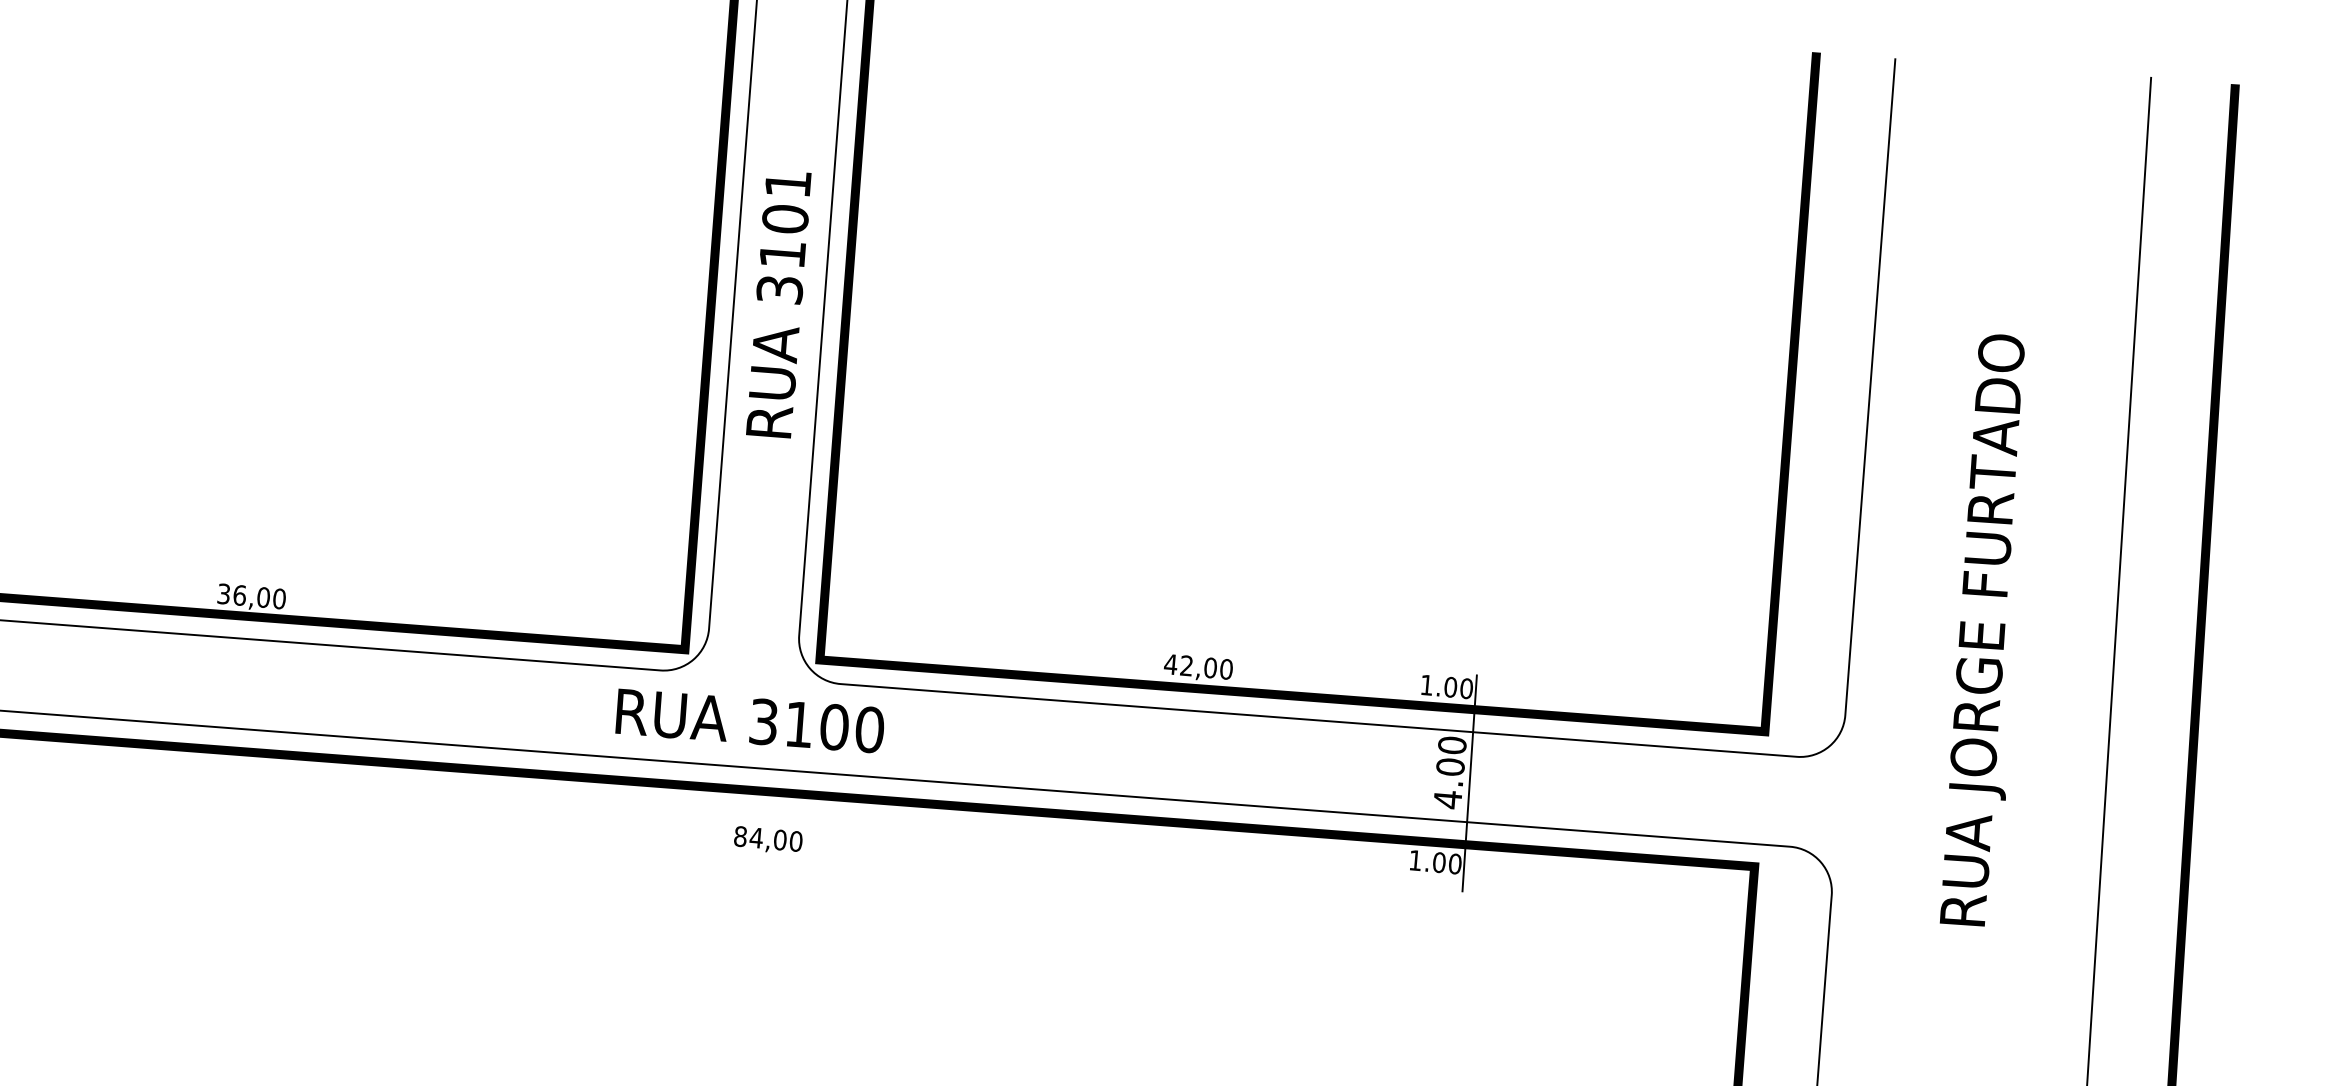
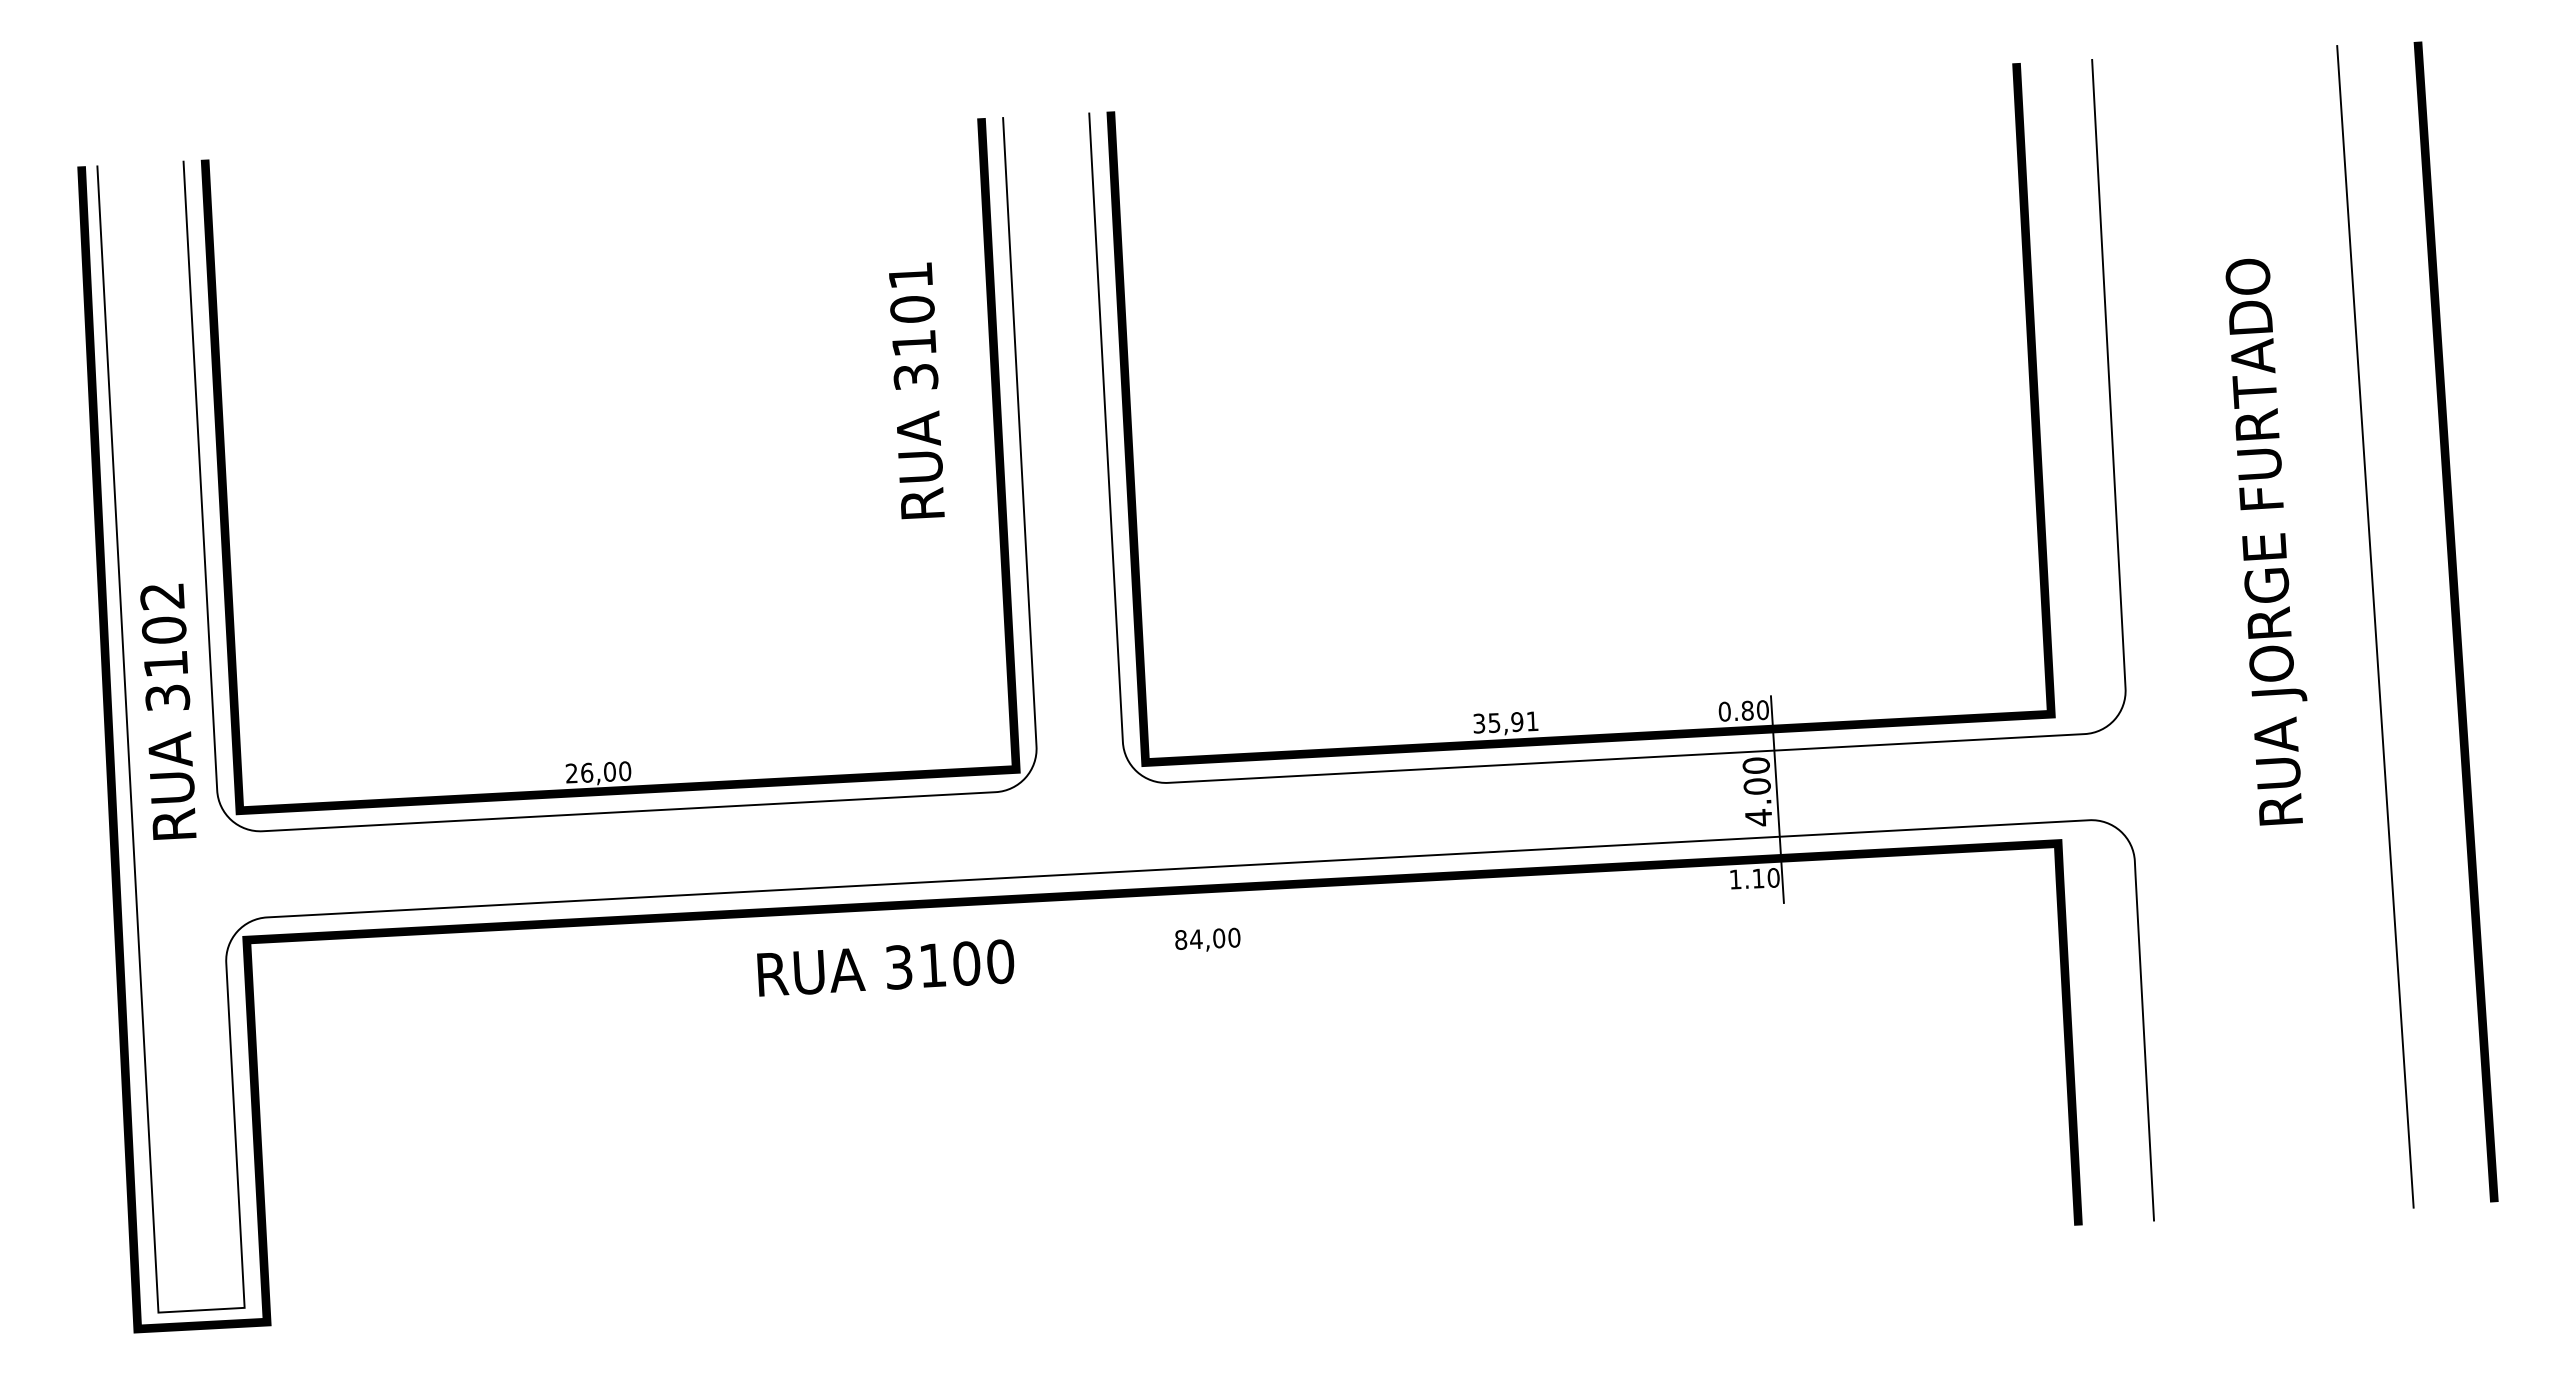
text: (778, 303) -> (916, 390), moved
text: (223, 594) -> (571, 773), 36,00 -> 26,00
text: (1984, 629) -> (2266, 541), moved
text: (1198, 666) -> (1505, 722), 42,00 -> 35,91
text: (1438, 686) -> (1735, 711), 1.00 -> 0.80
text: (749, 720) -> (885, 967), moved
text: (768, 839) -> (1207, 939), moved
text: (1439, 862) -> (1758, 878), 1.00 -> 1.10

